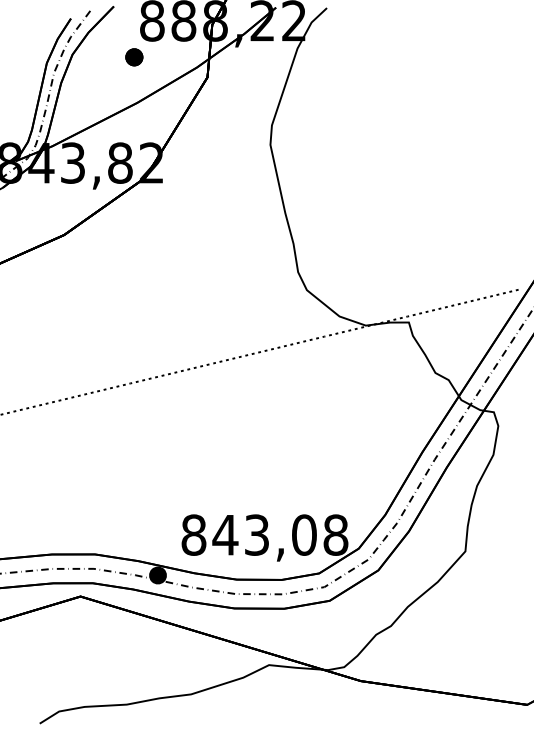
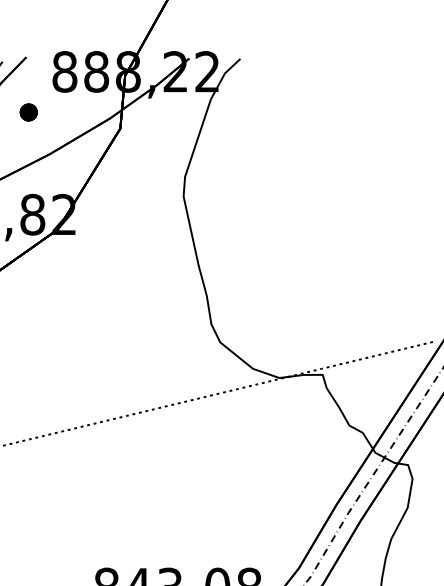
part: (134, 57) -> (28, 112), moved

